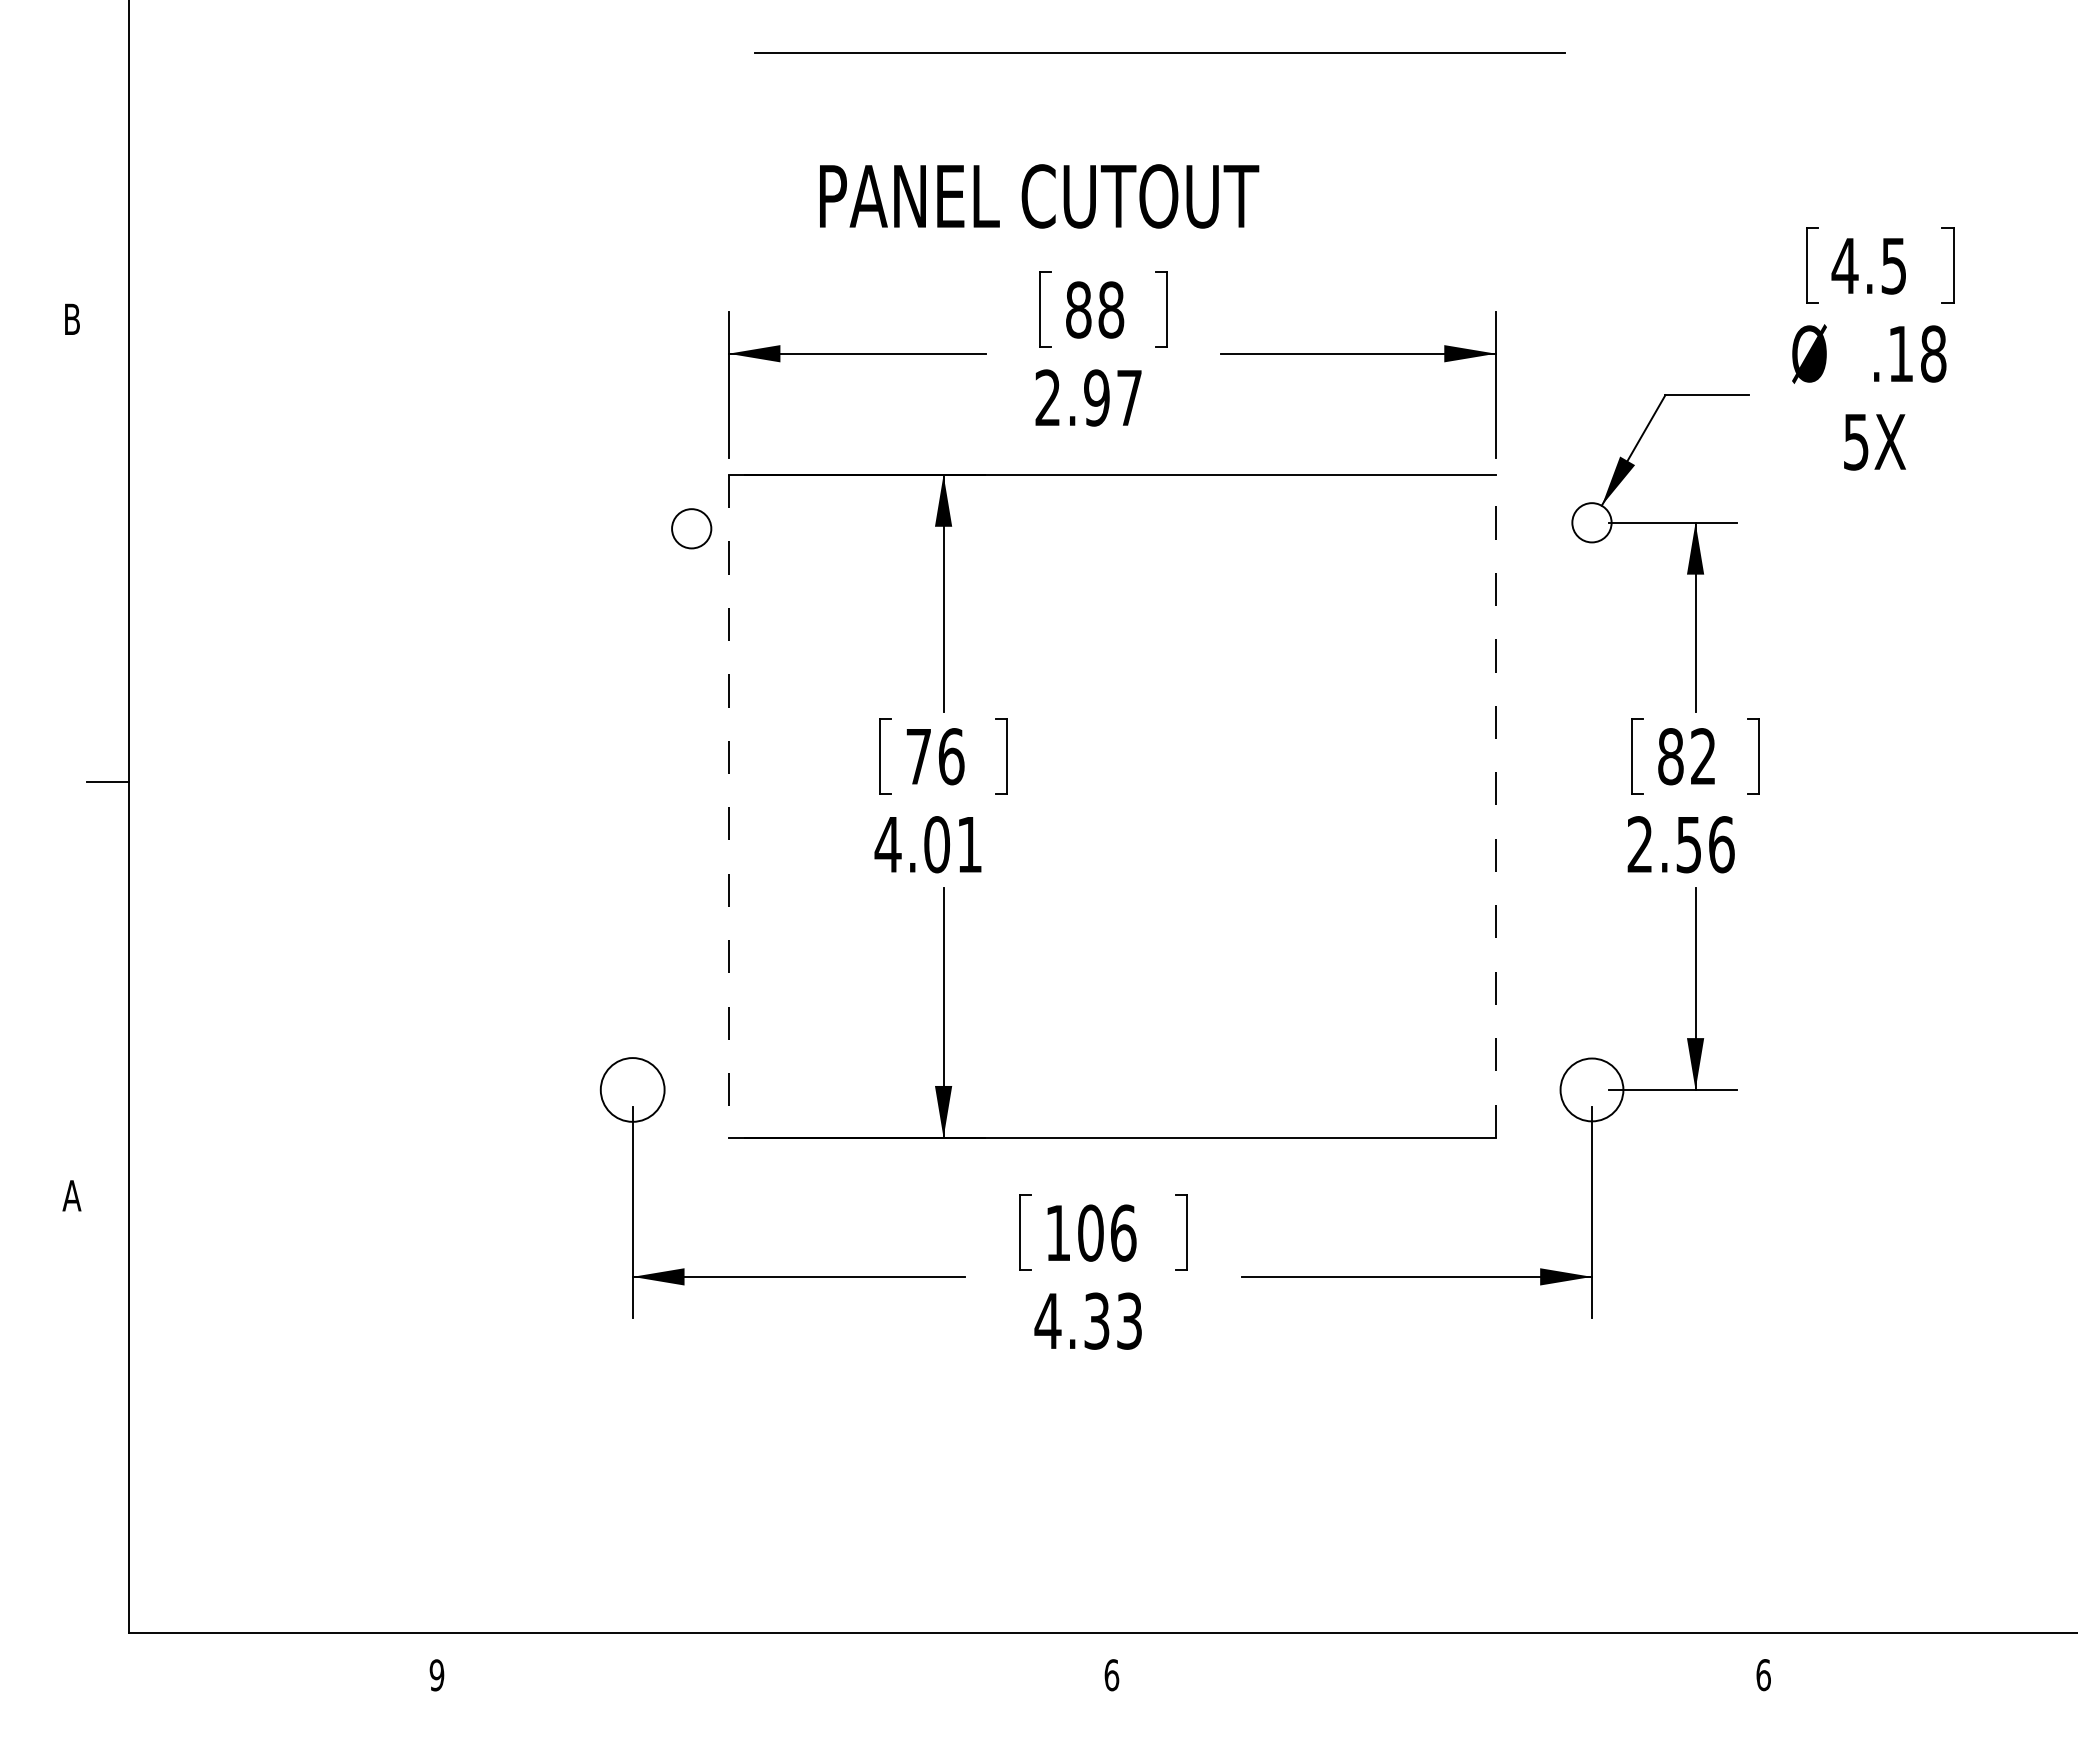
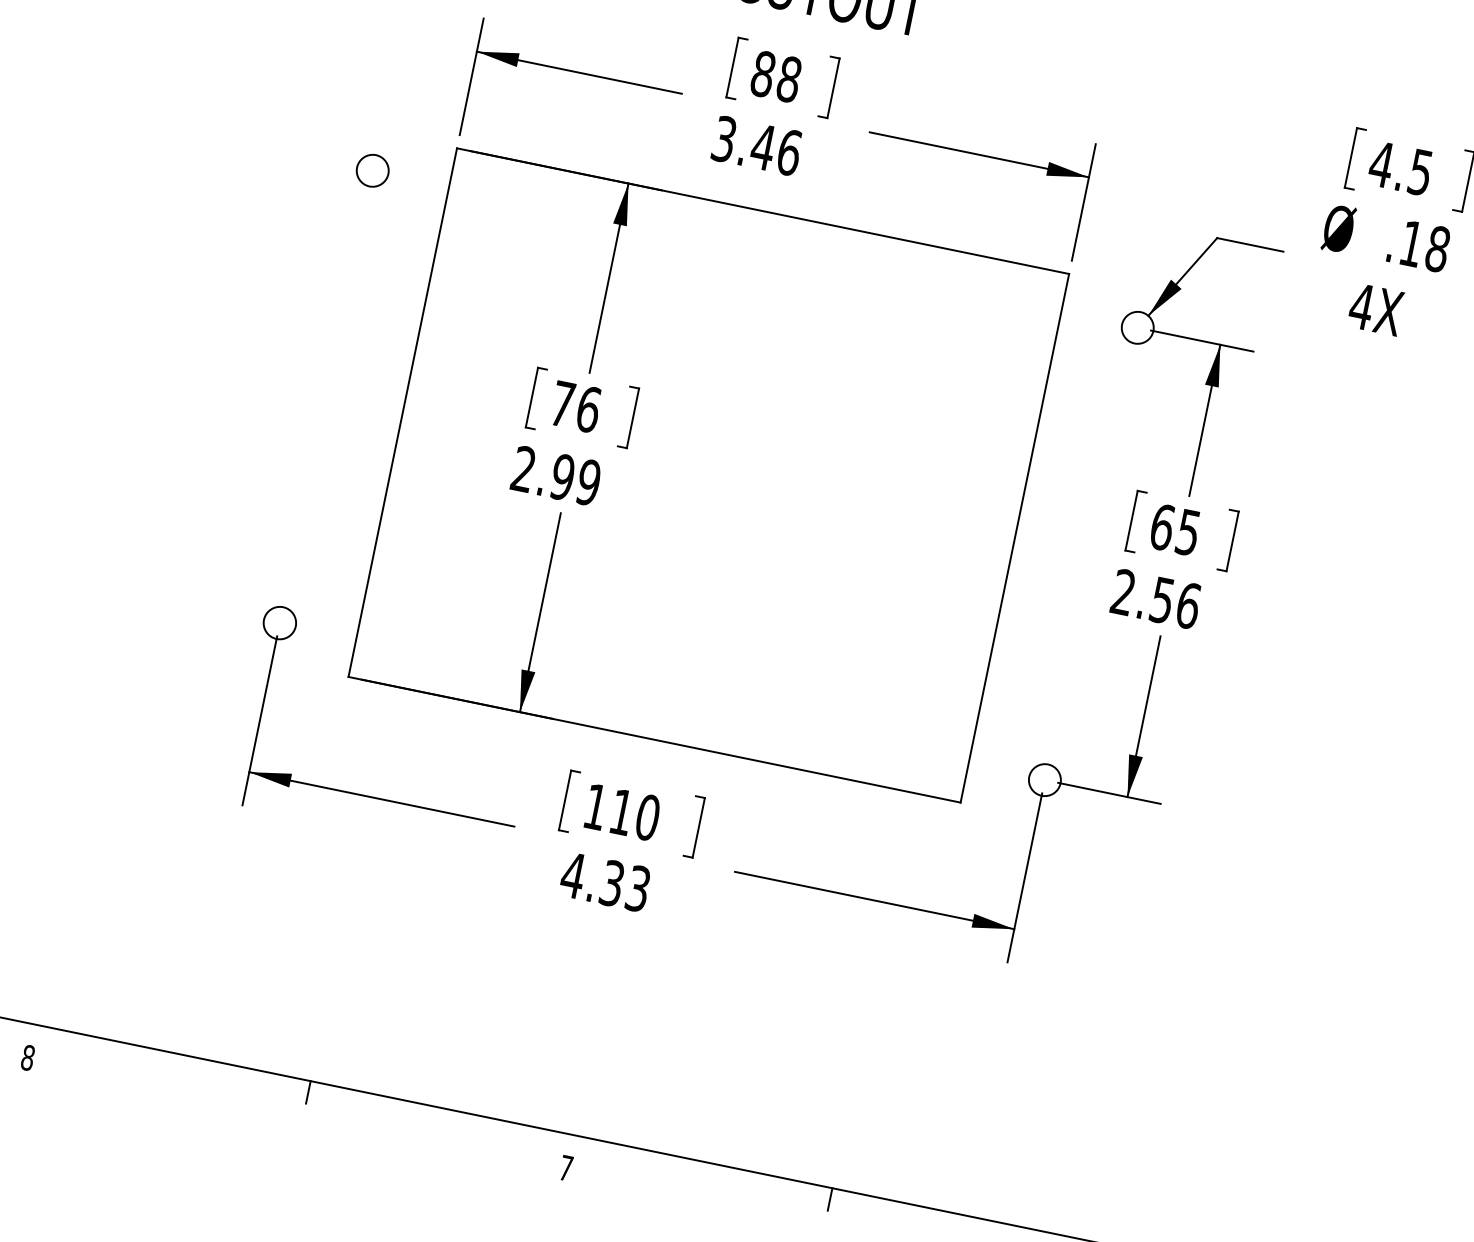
text: (1088, 397) -> (756, 145), 2.97 -> 3.46
text: (1855, 442) -> (1361, 306), 5X -> 4X
circle: (691, 528) -> (372, 170), moved
text: (1686, 756) -> (1174, 529), 82 -> 65
line: (1496, 805) -> (1015, 537), dashed -> solid
line: (728, 806) -> (402, 412), dashed -> solid
text: (928, 844) -> (555, 475), 4.01 -> 2.99
circle: (632, 1089) -> (279, 622), size x0.62
circle: (1591, 1089) -> (1044, 779), size x0.62
text: (1107, 1232) -> (635, 814), 106 -> 110
line: (782, 1647) -> (308, 1092), added
line: (1437, 1647) -> (830, 1199), added
text: (436, 1675) -> (27, 1057), 9 -> 8
text: (1111, 1675) -> (565, 1168), 6 -> 7

